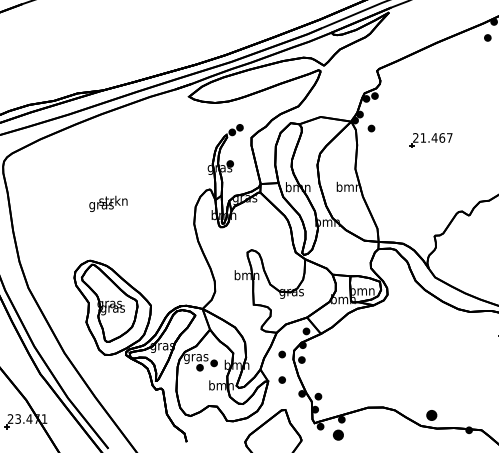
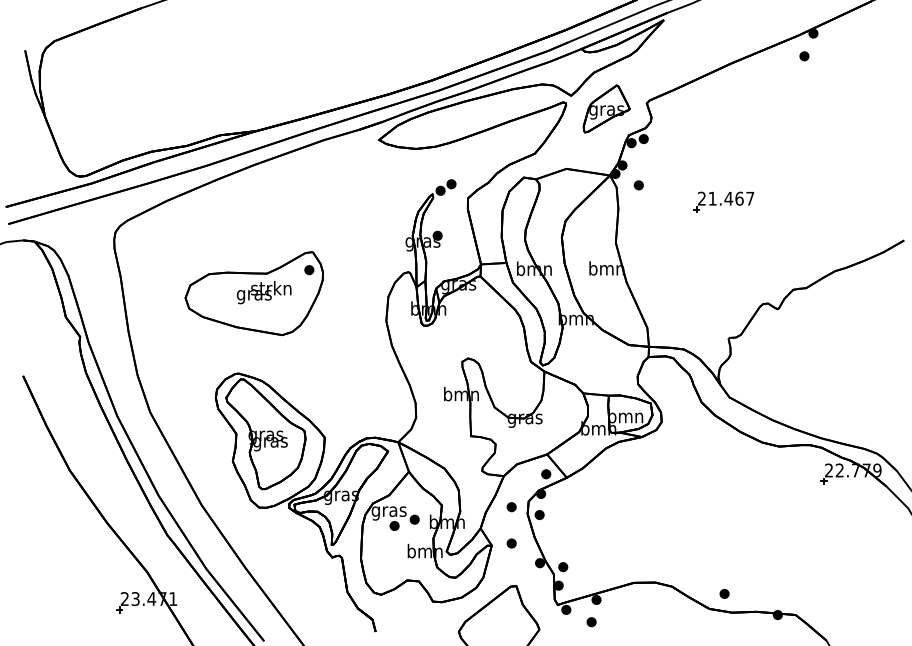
part: (348, 74) -> (606, 108), added
part: (100, 204) -> (253, 293), added
part: (431, 415) -> (724, 593), size x0.62
part: (338, 435) -> (591, 622), size x0.62

